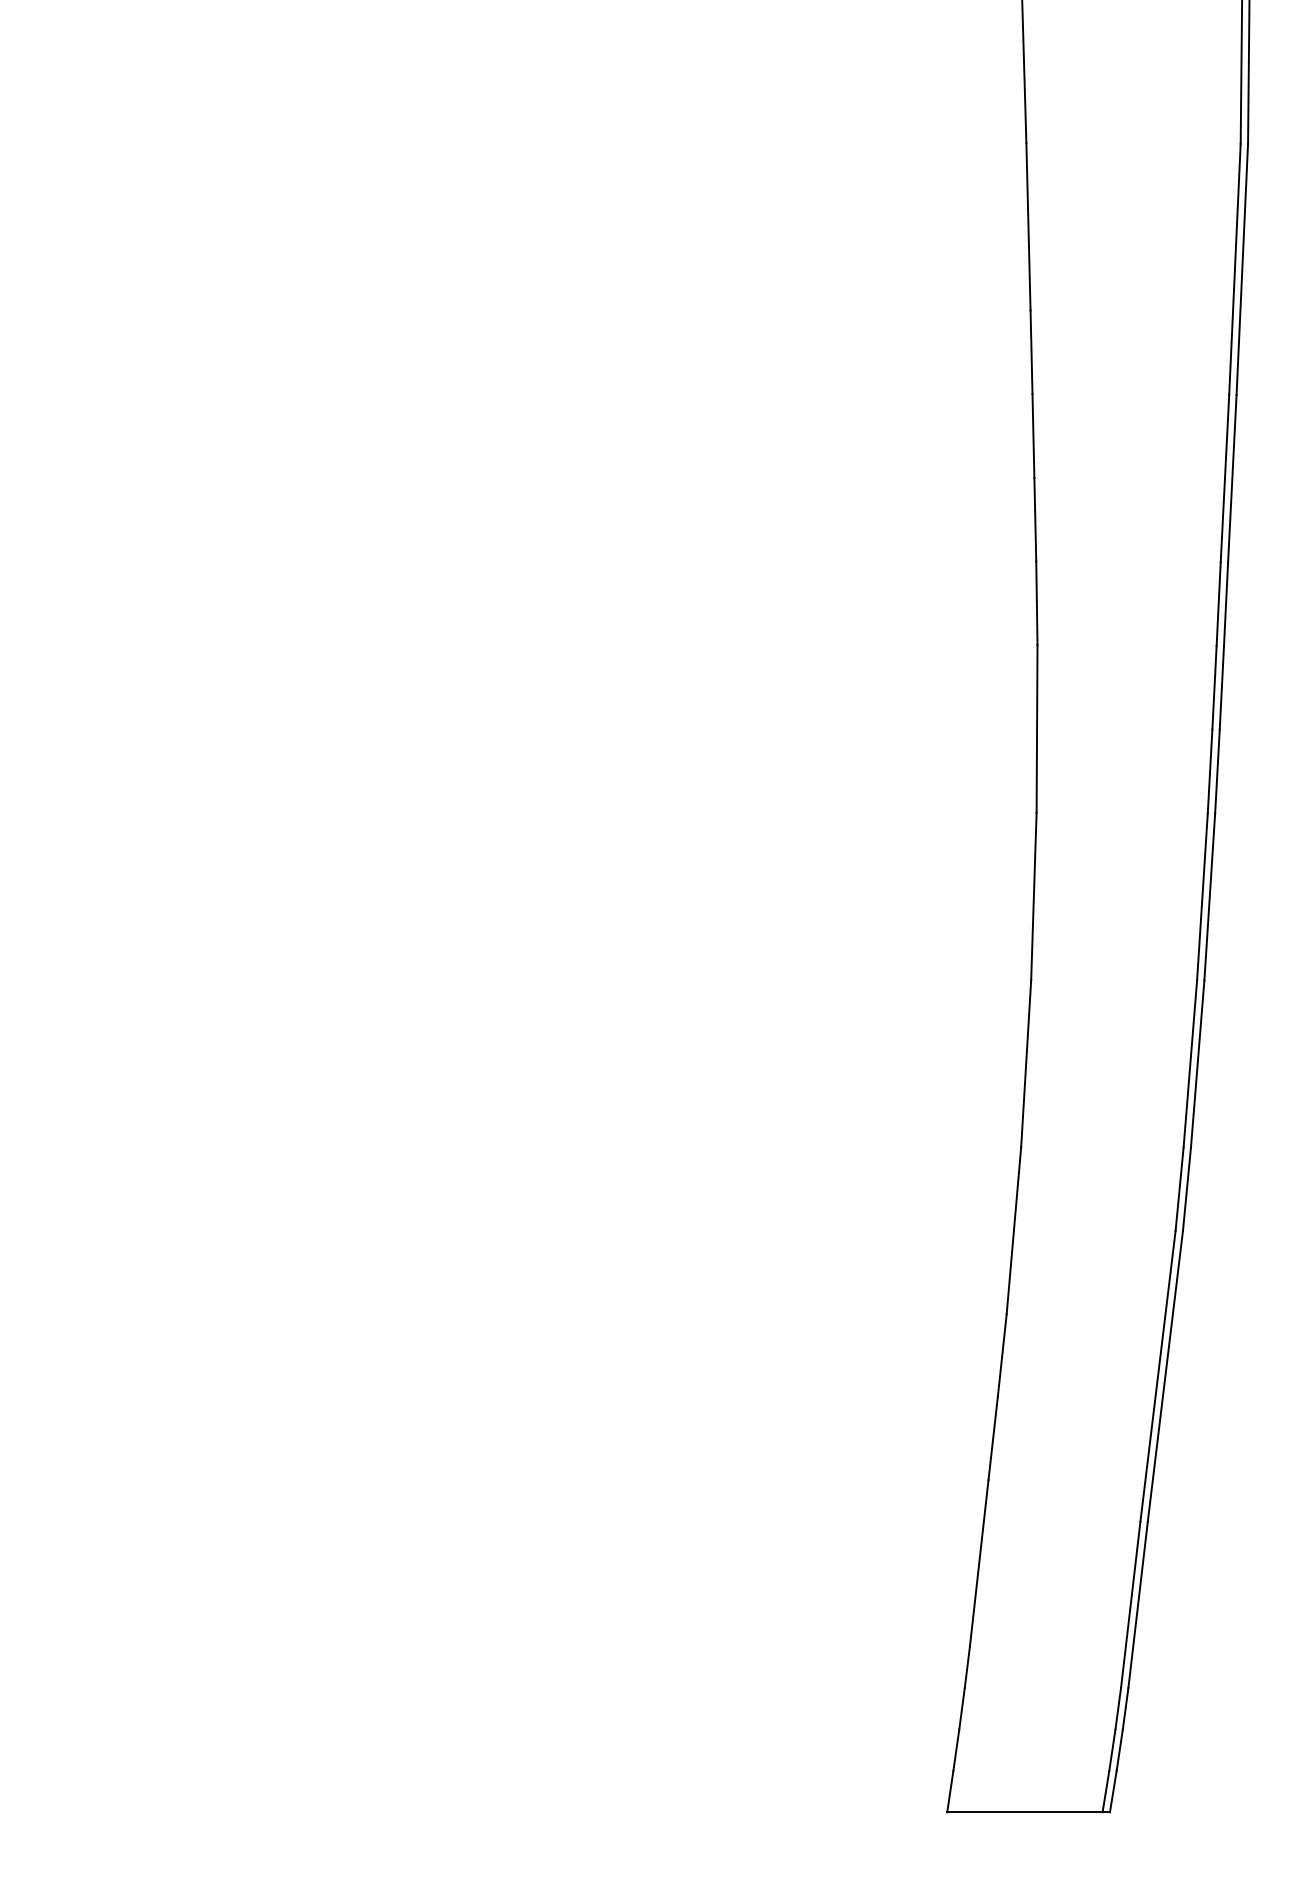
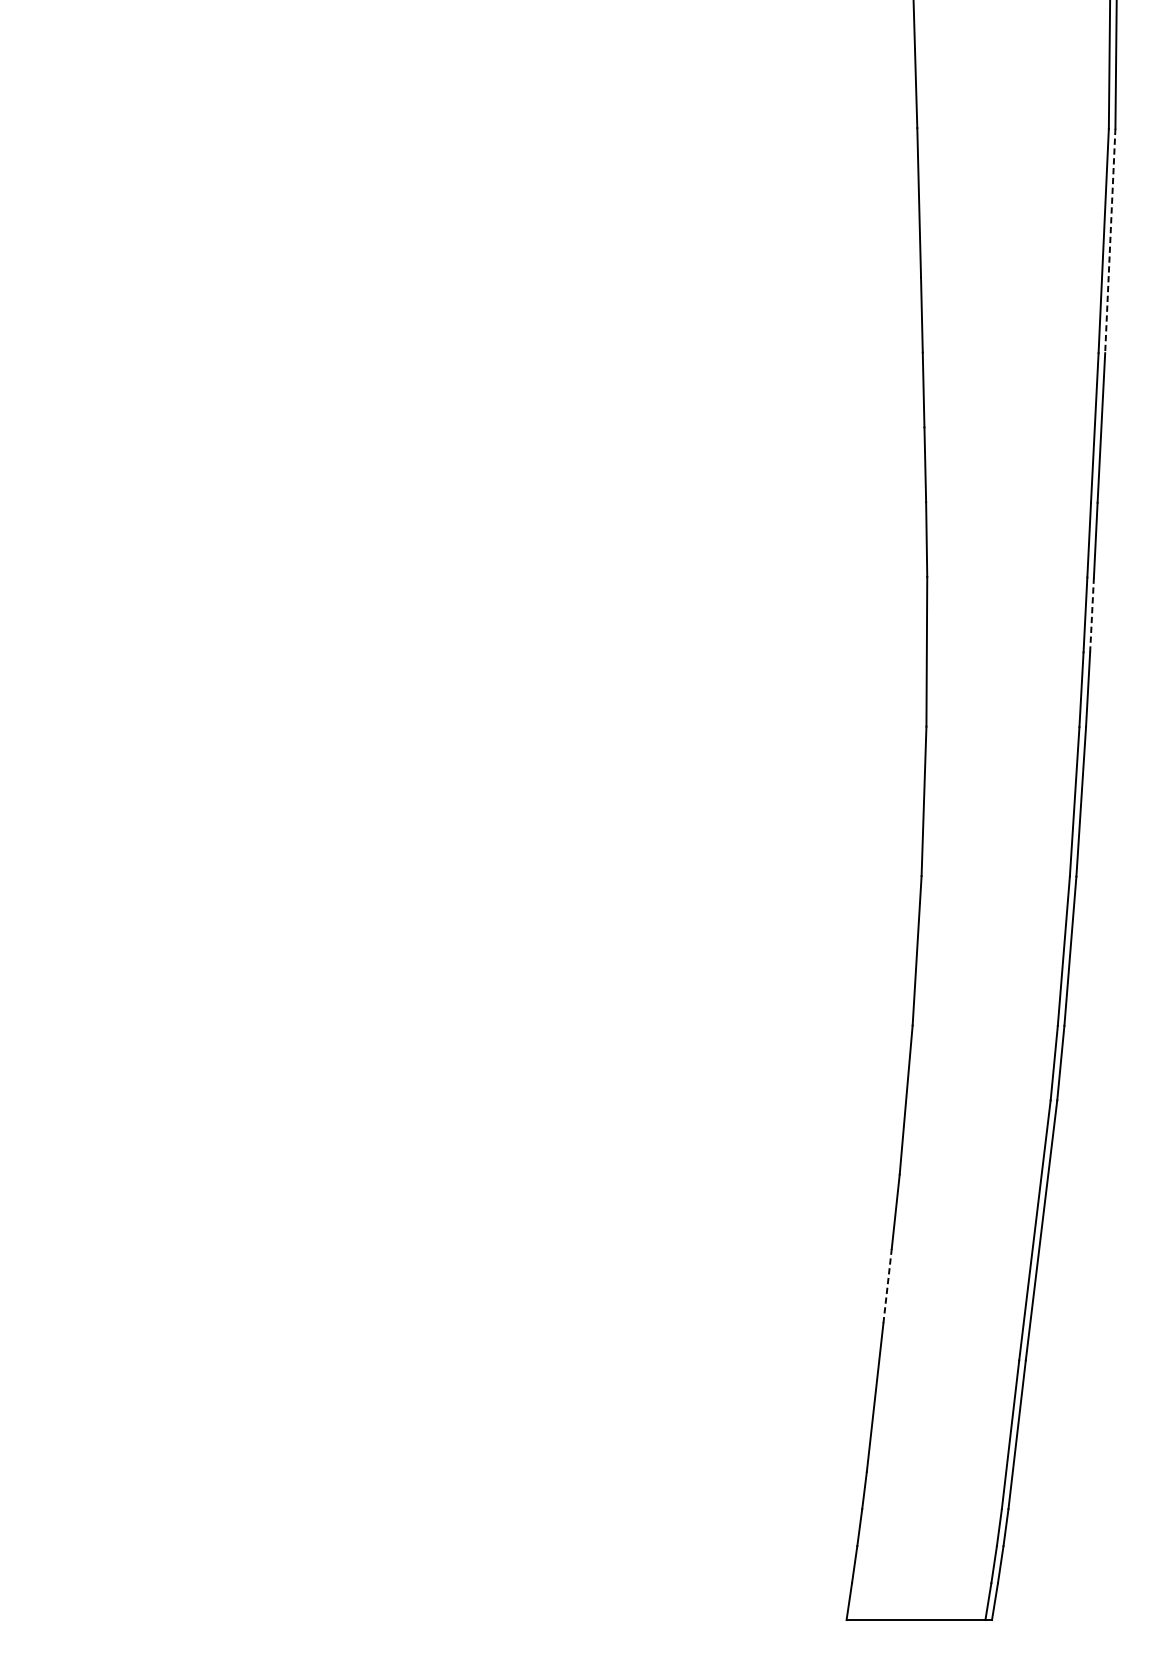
line: (1242, 269) -> (1110, 241), solid -> dashed
line: (1221, 687) -> (1091, 614), solid -> dashed
line: (993, 1438) -> (887, 1285), solid -> dashed

